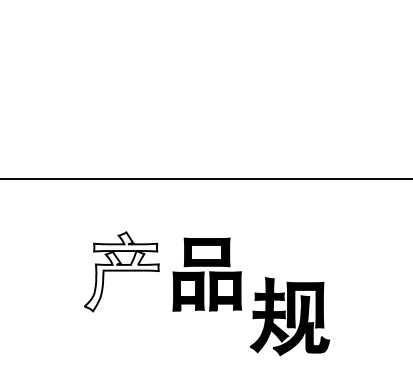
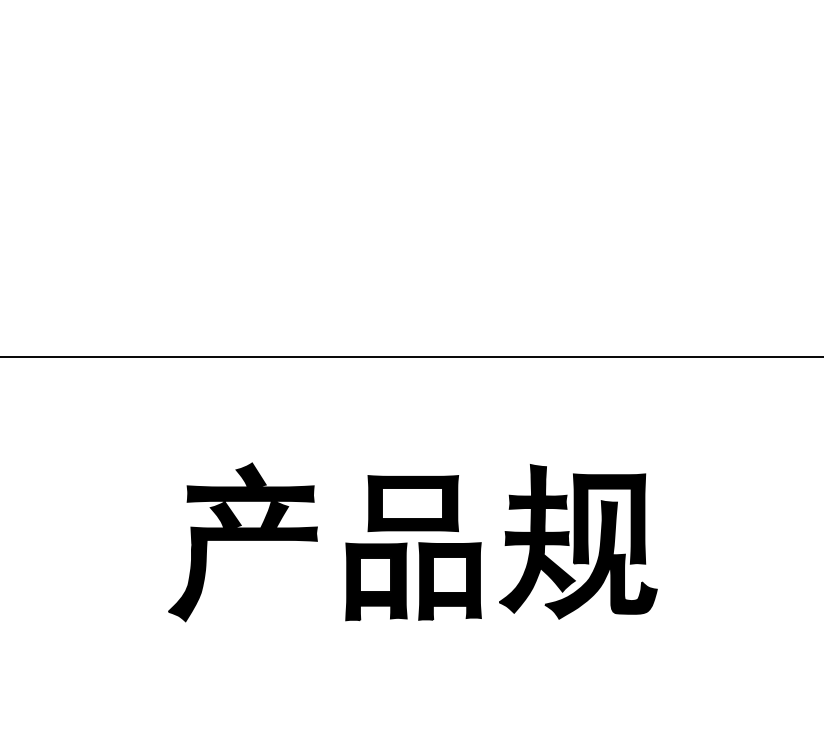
fill: (121, 271) -> (242, 541), added
part: (290, 316) -> (579, 541), moved

